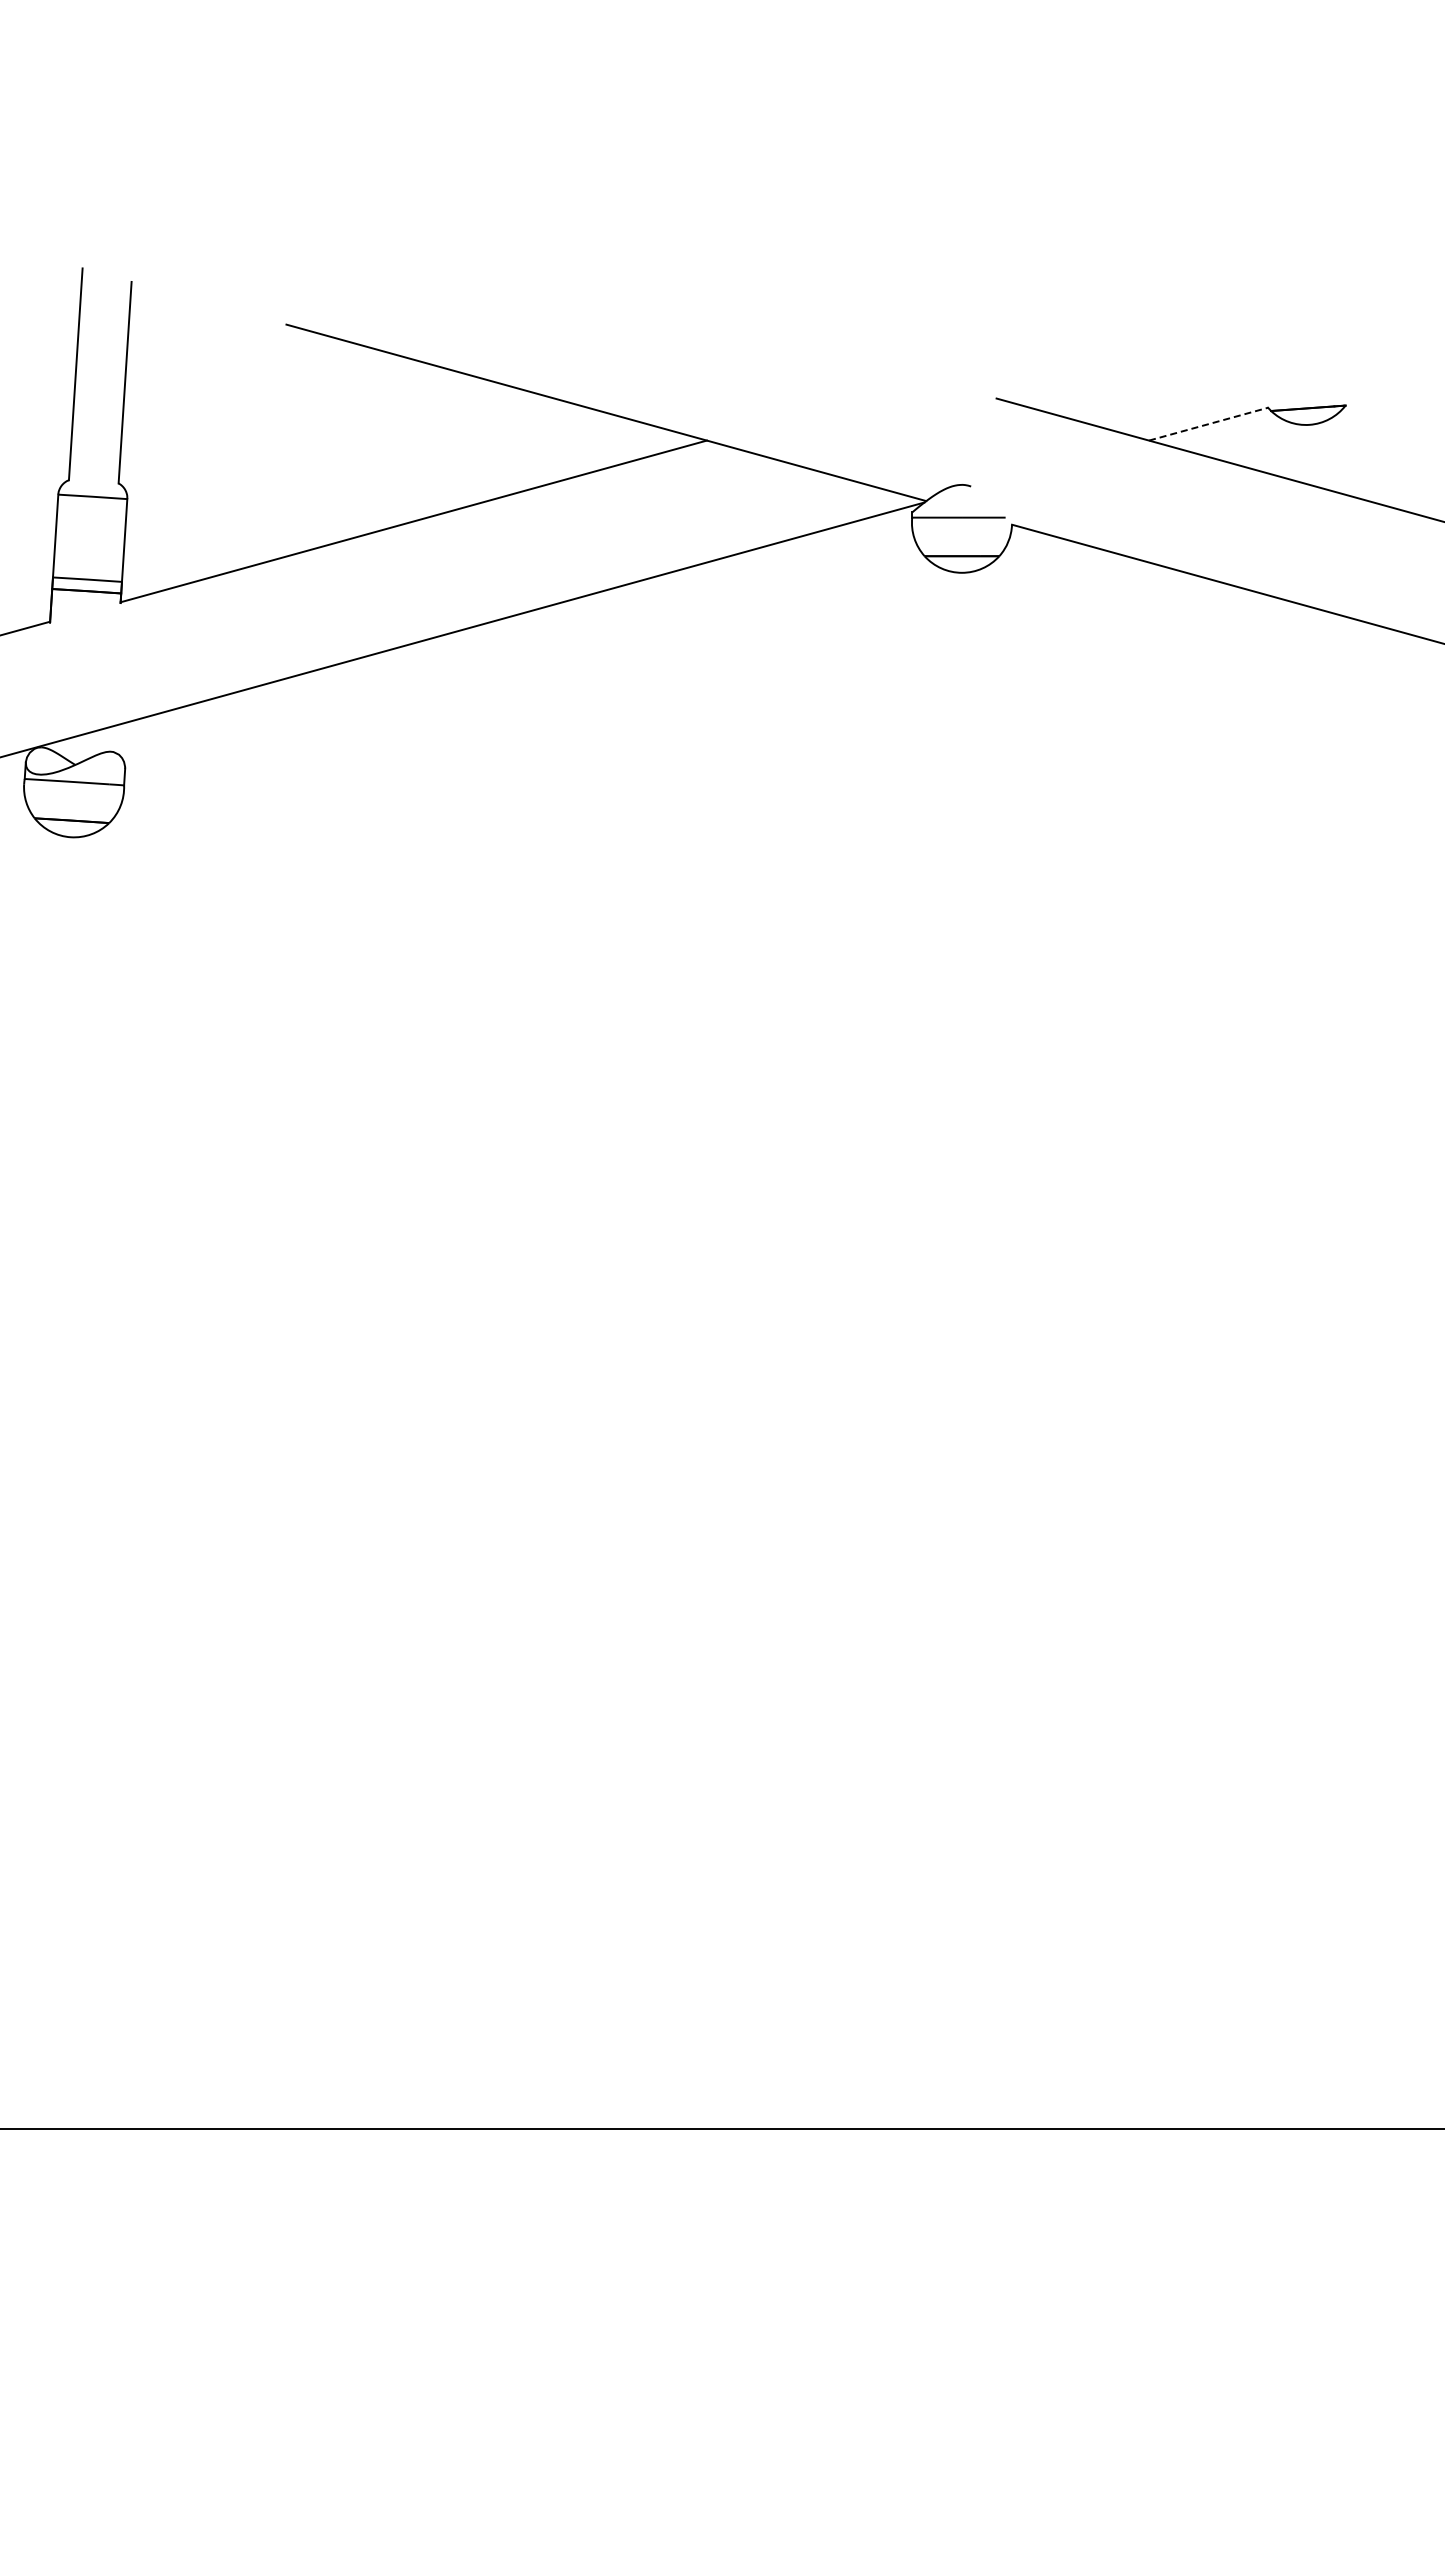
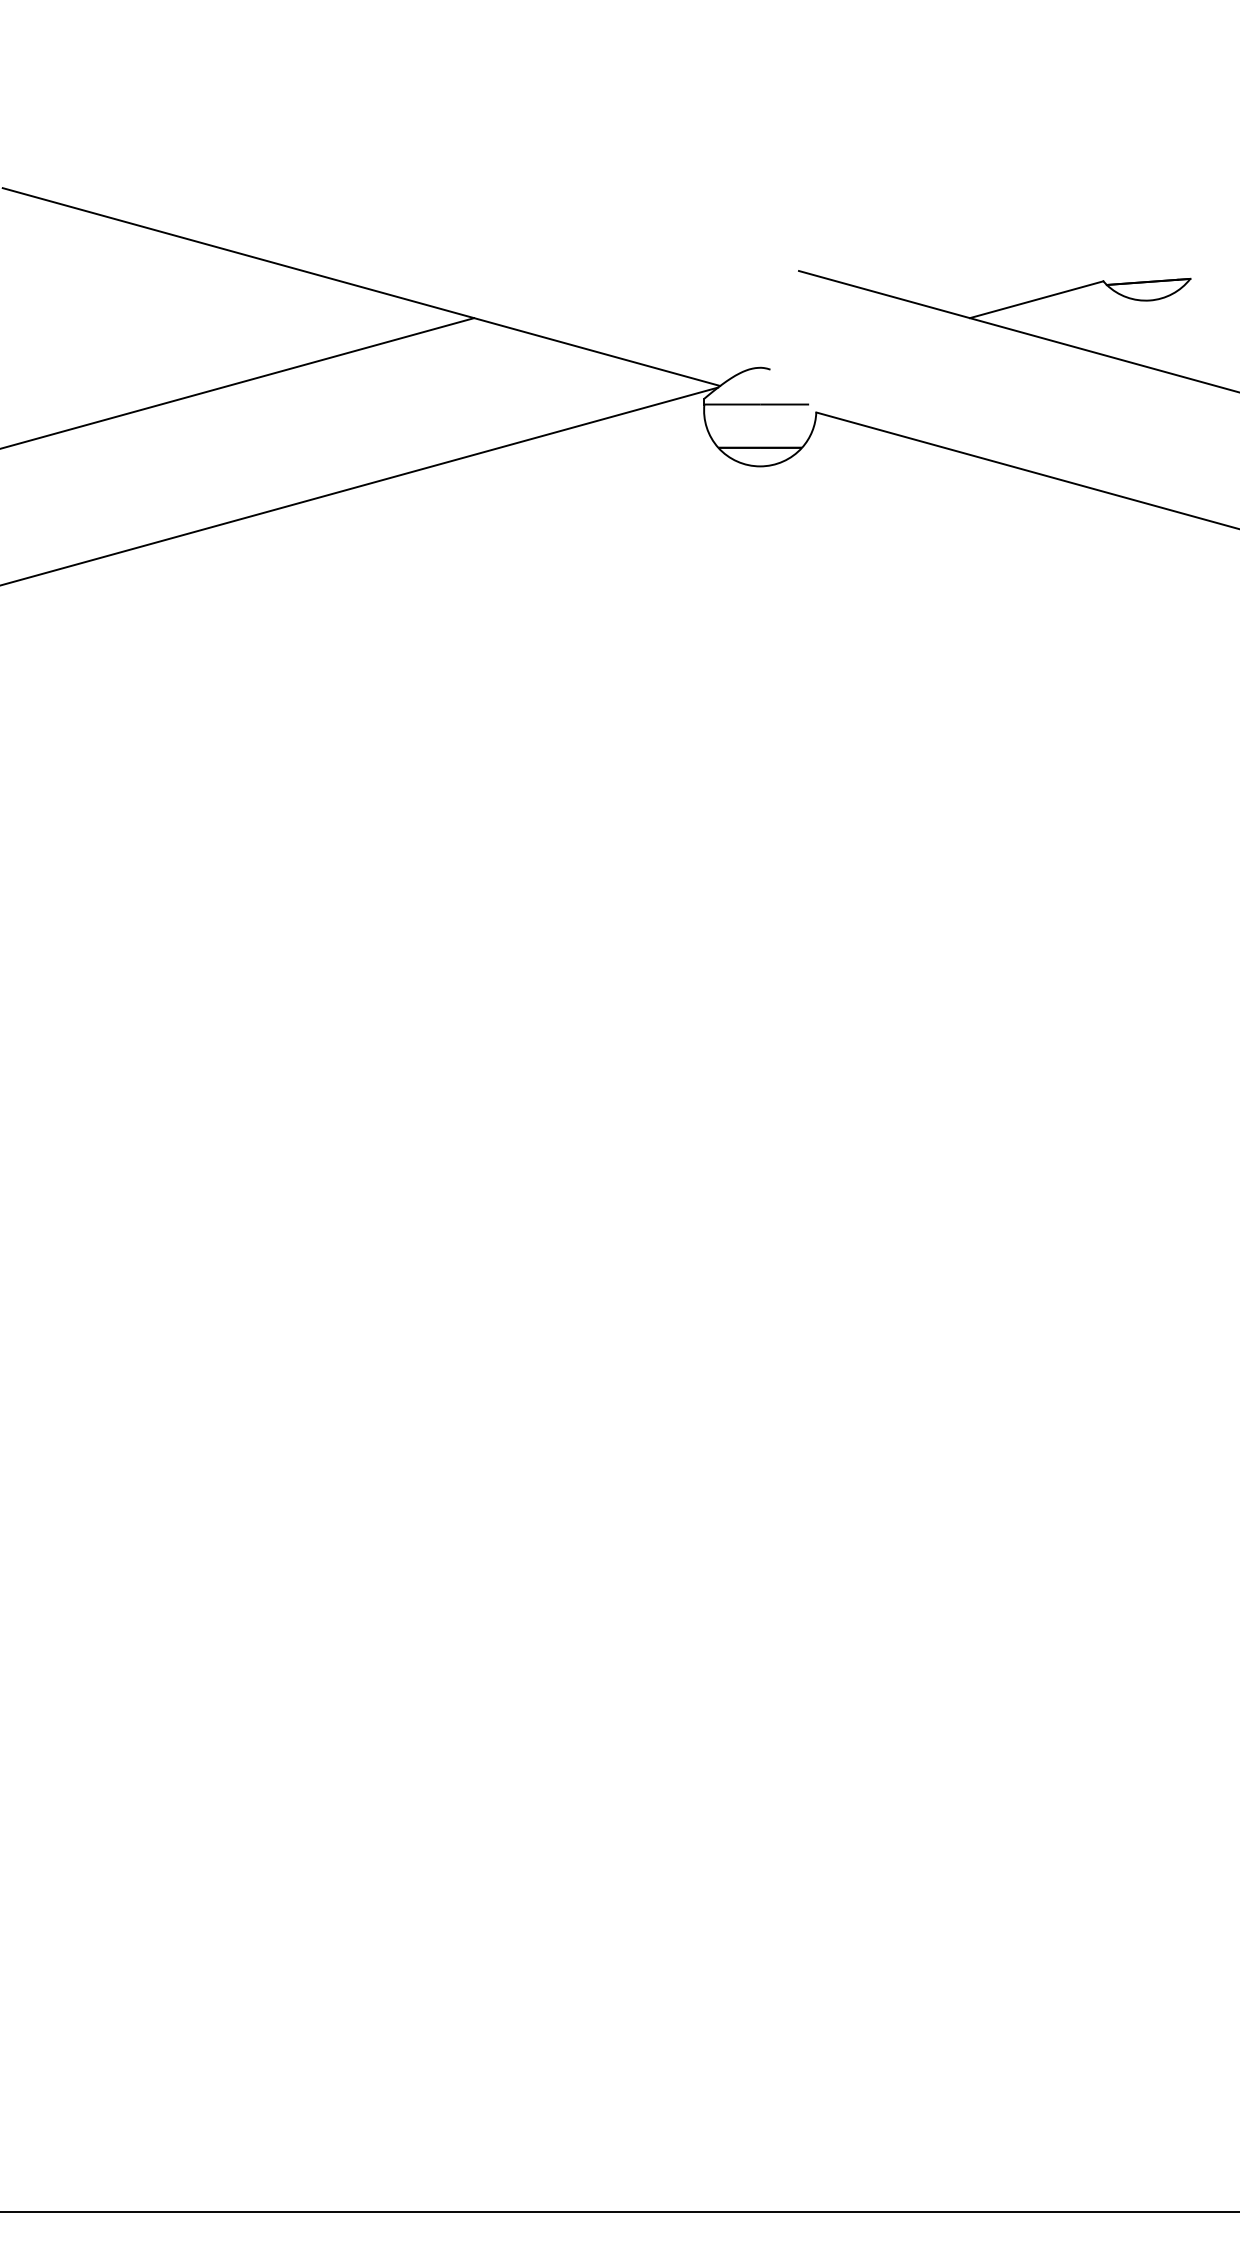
line: (1208, 424) -> (1036, 300), dashed -> solid

